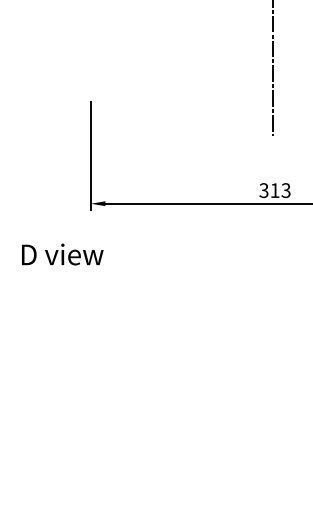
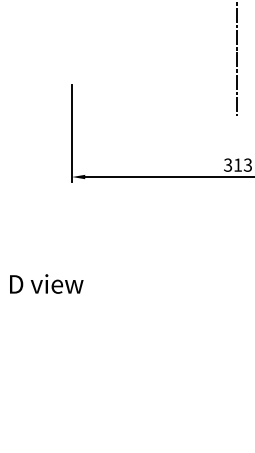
text: (62, 254) -> (46, 284), moved

